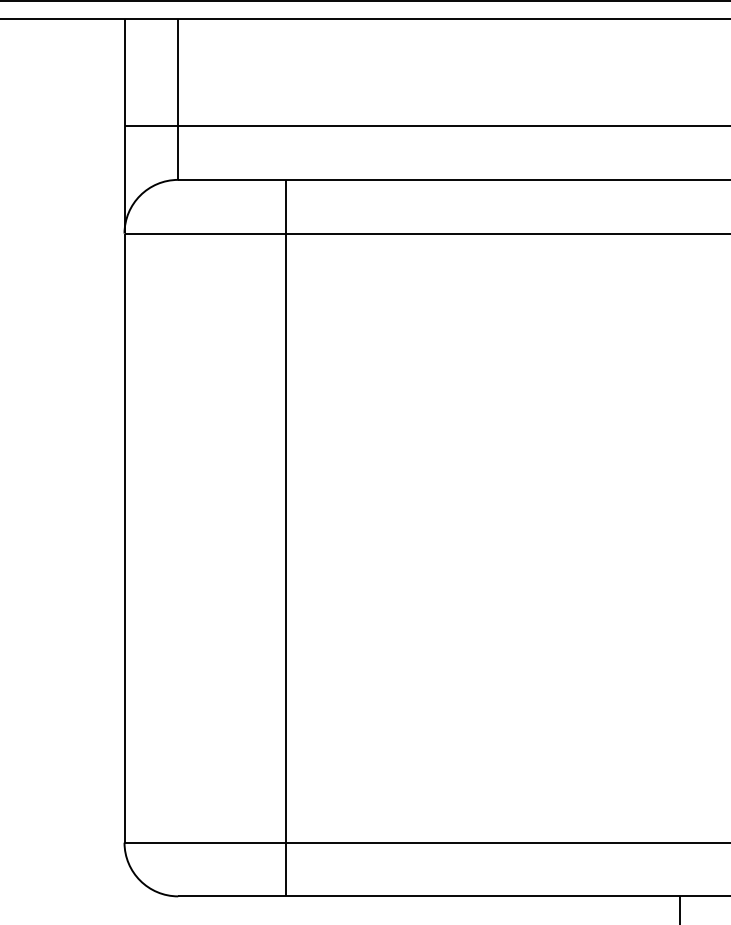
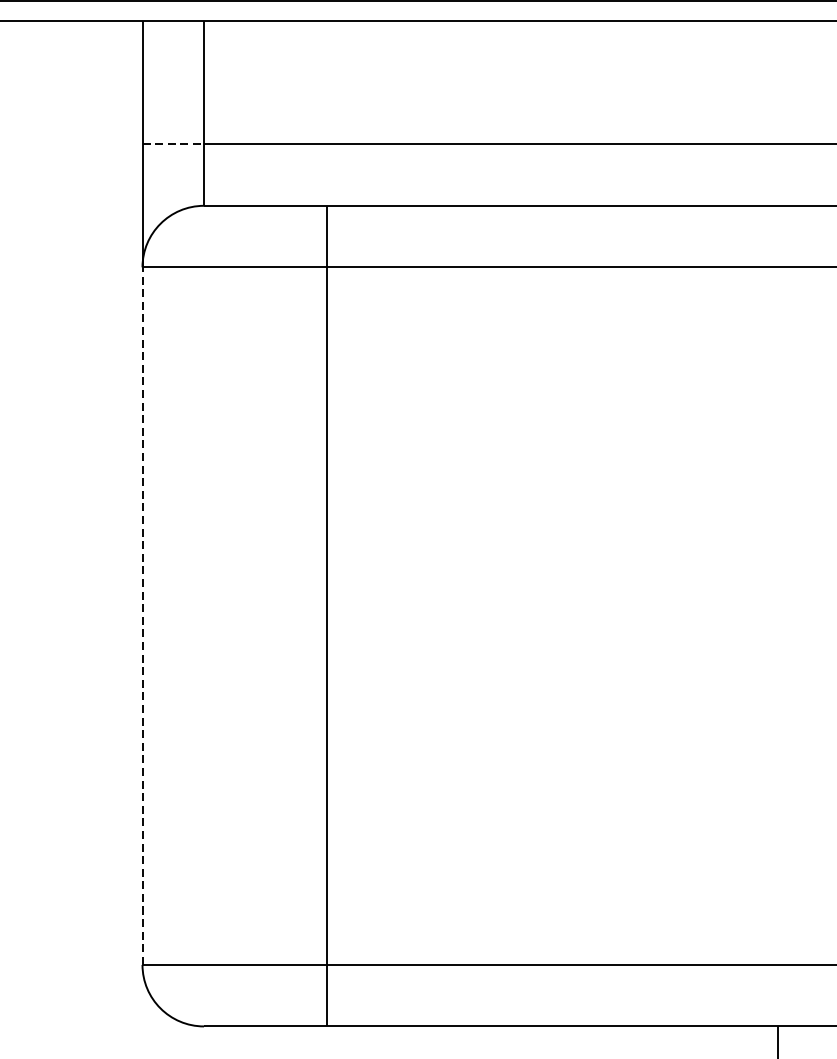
line: (151, 126) -> (173, 144), solid -> dashed
line: (124, 538) -> (142, 616), solid -> dashed

